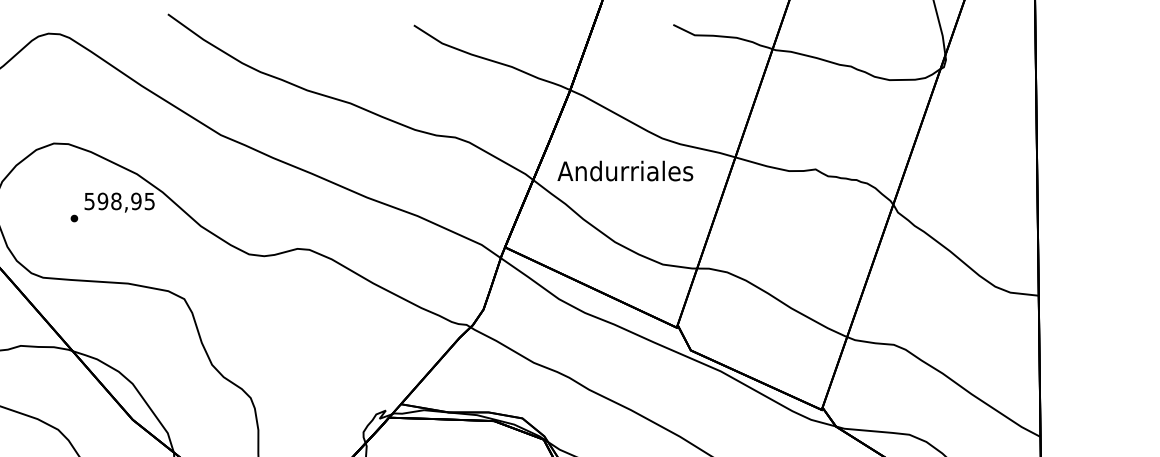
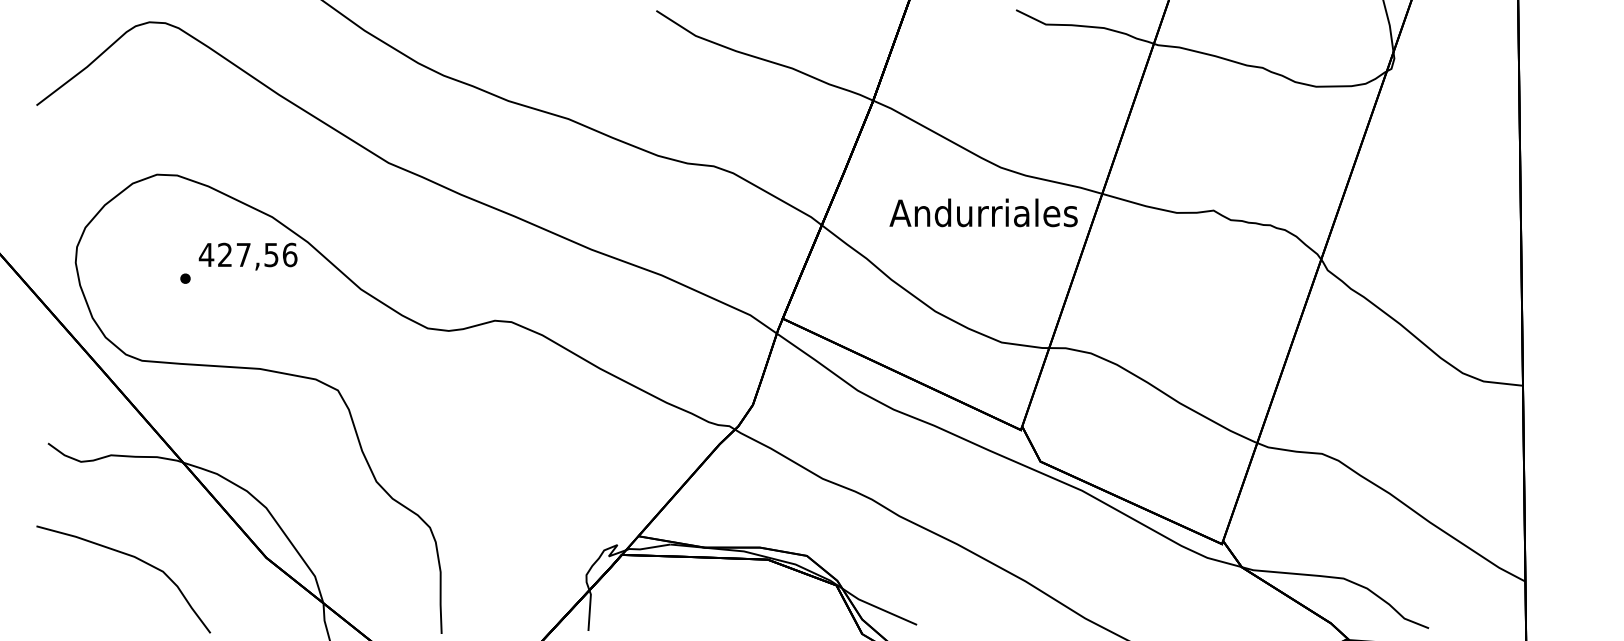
text: (625, 170) -> (983, 212), moved
text: (119, 201) -> (247, 254), 598,95 -> 427,56

